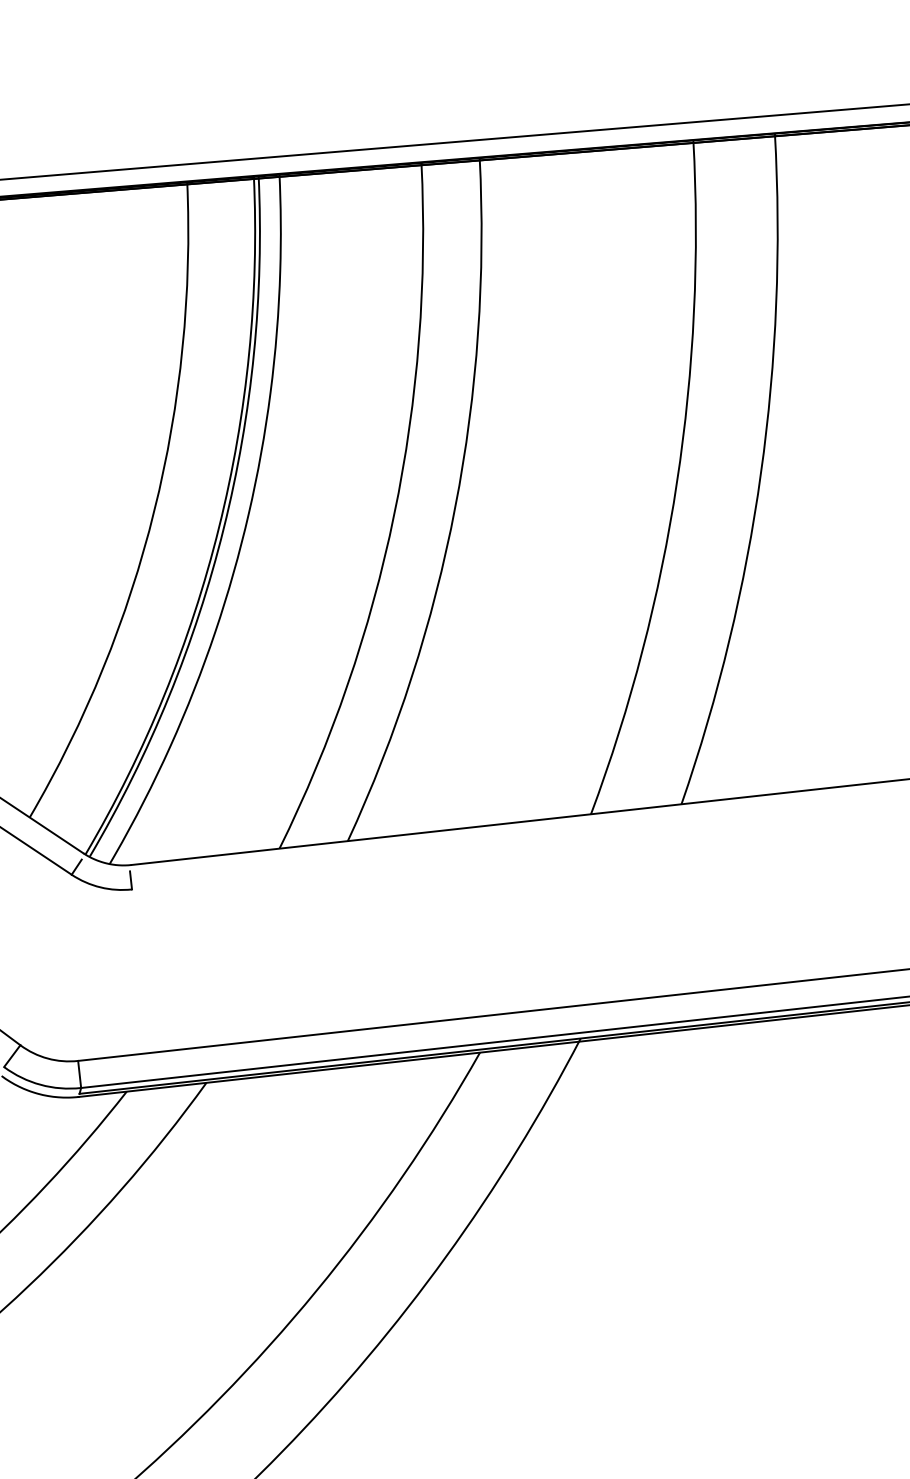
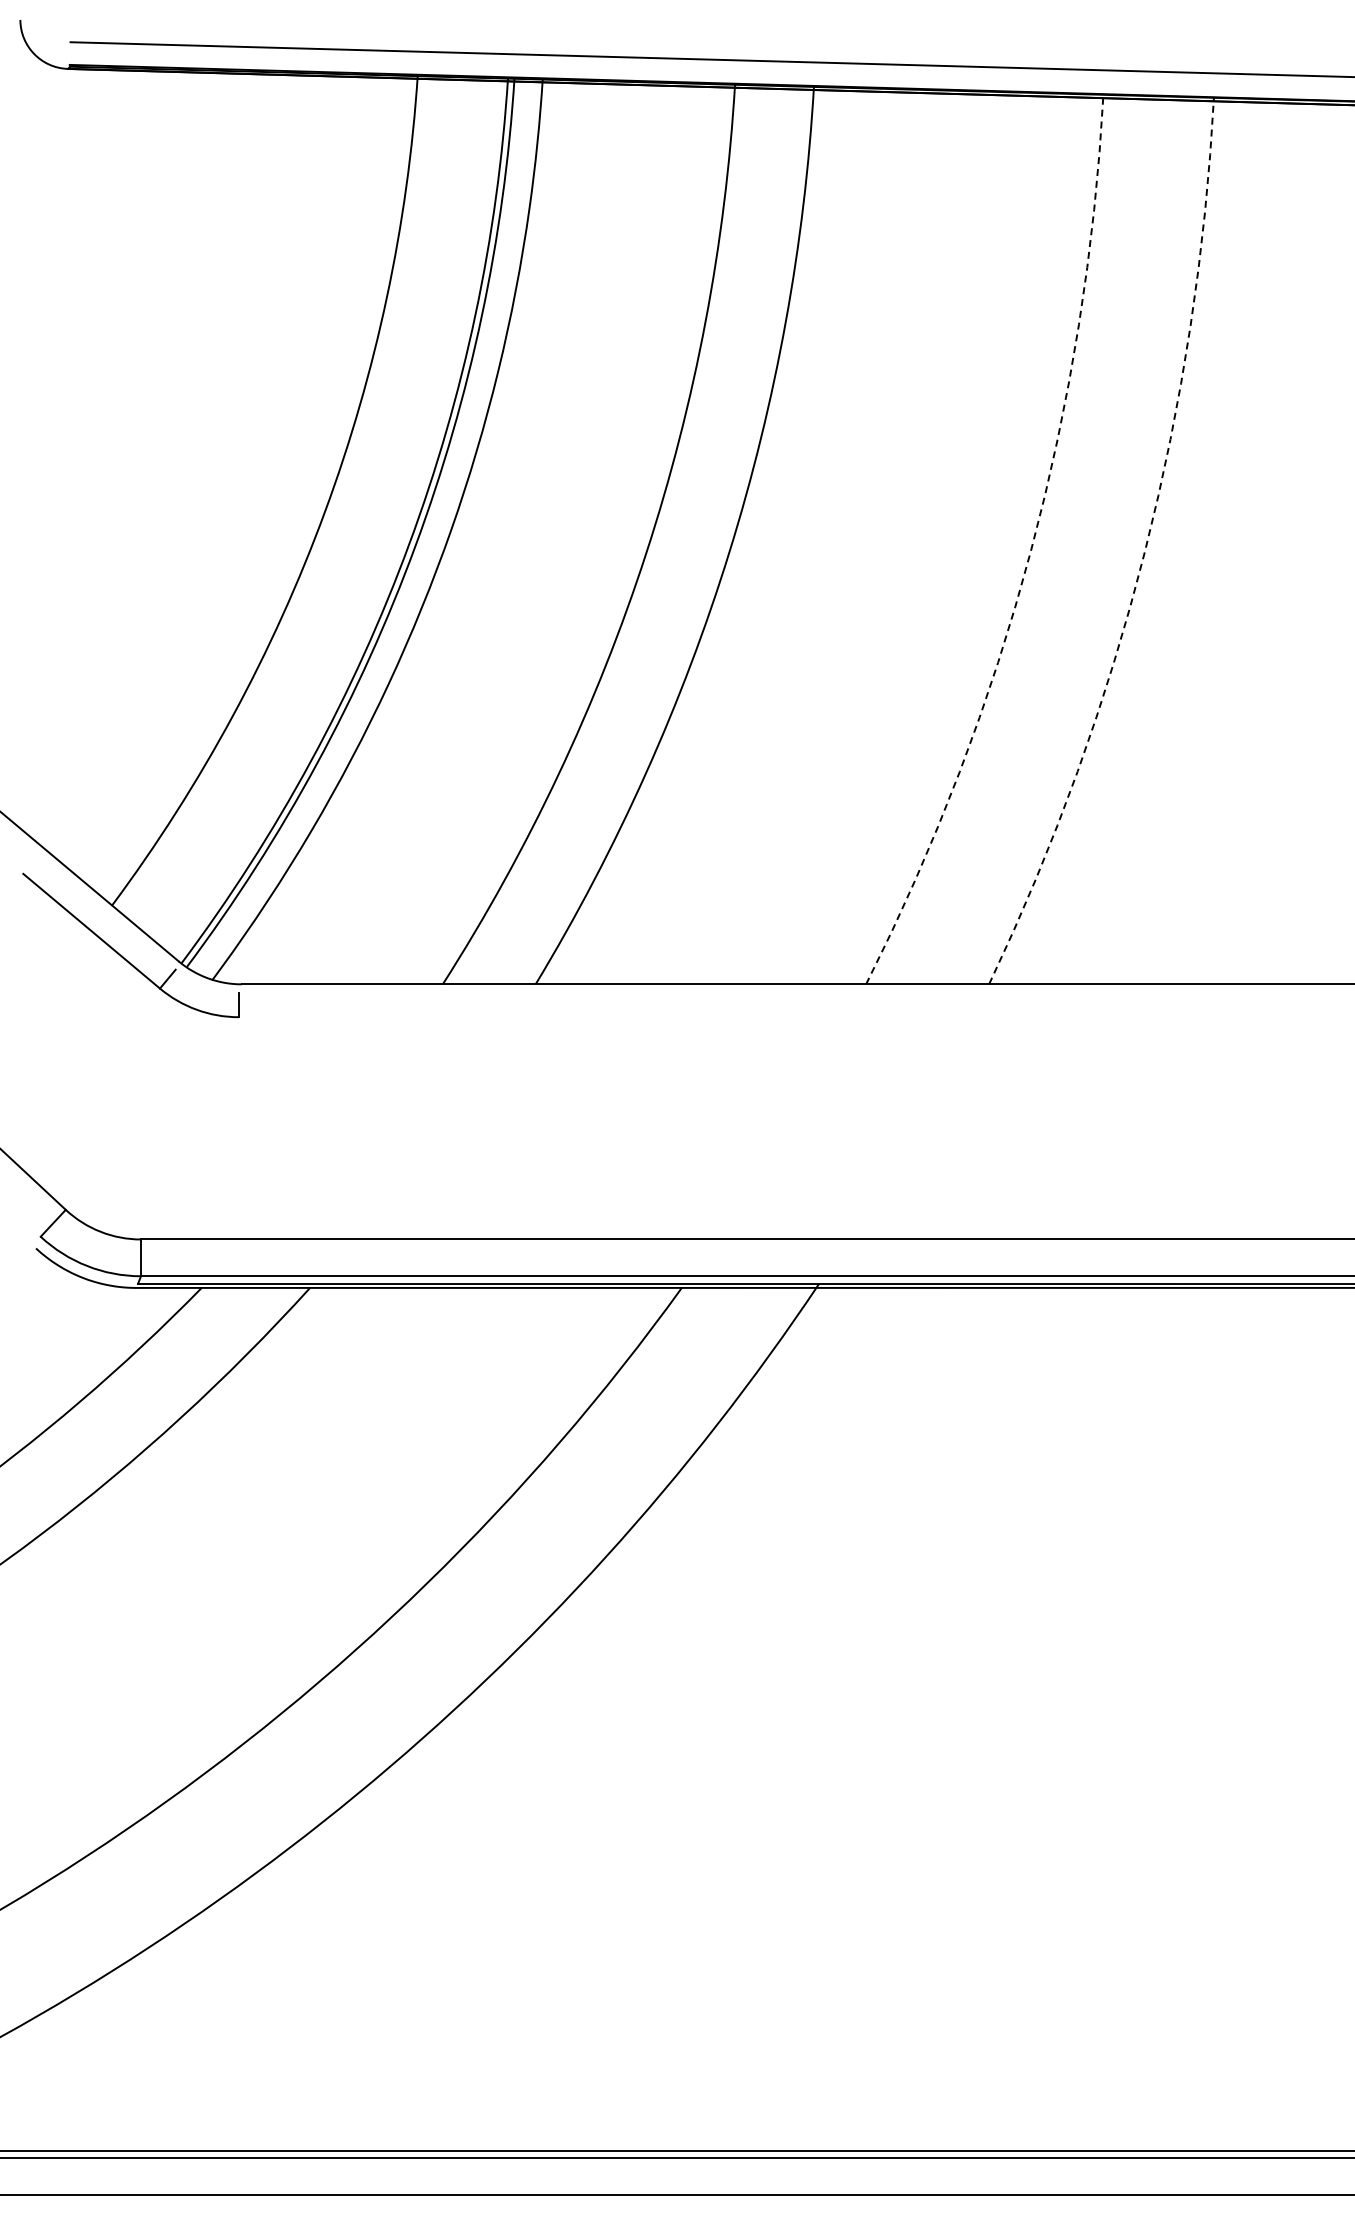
arc: (760, 473) -> (1144, 551), solid -> dashed
arc: (676, 482) -> (1030, 551), solid -> dashed

